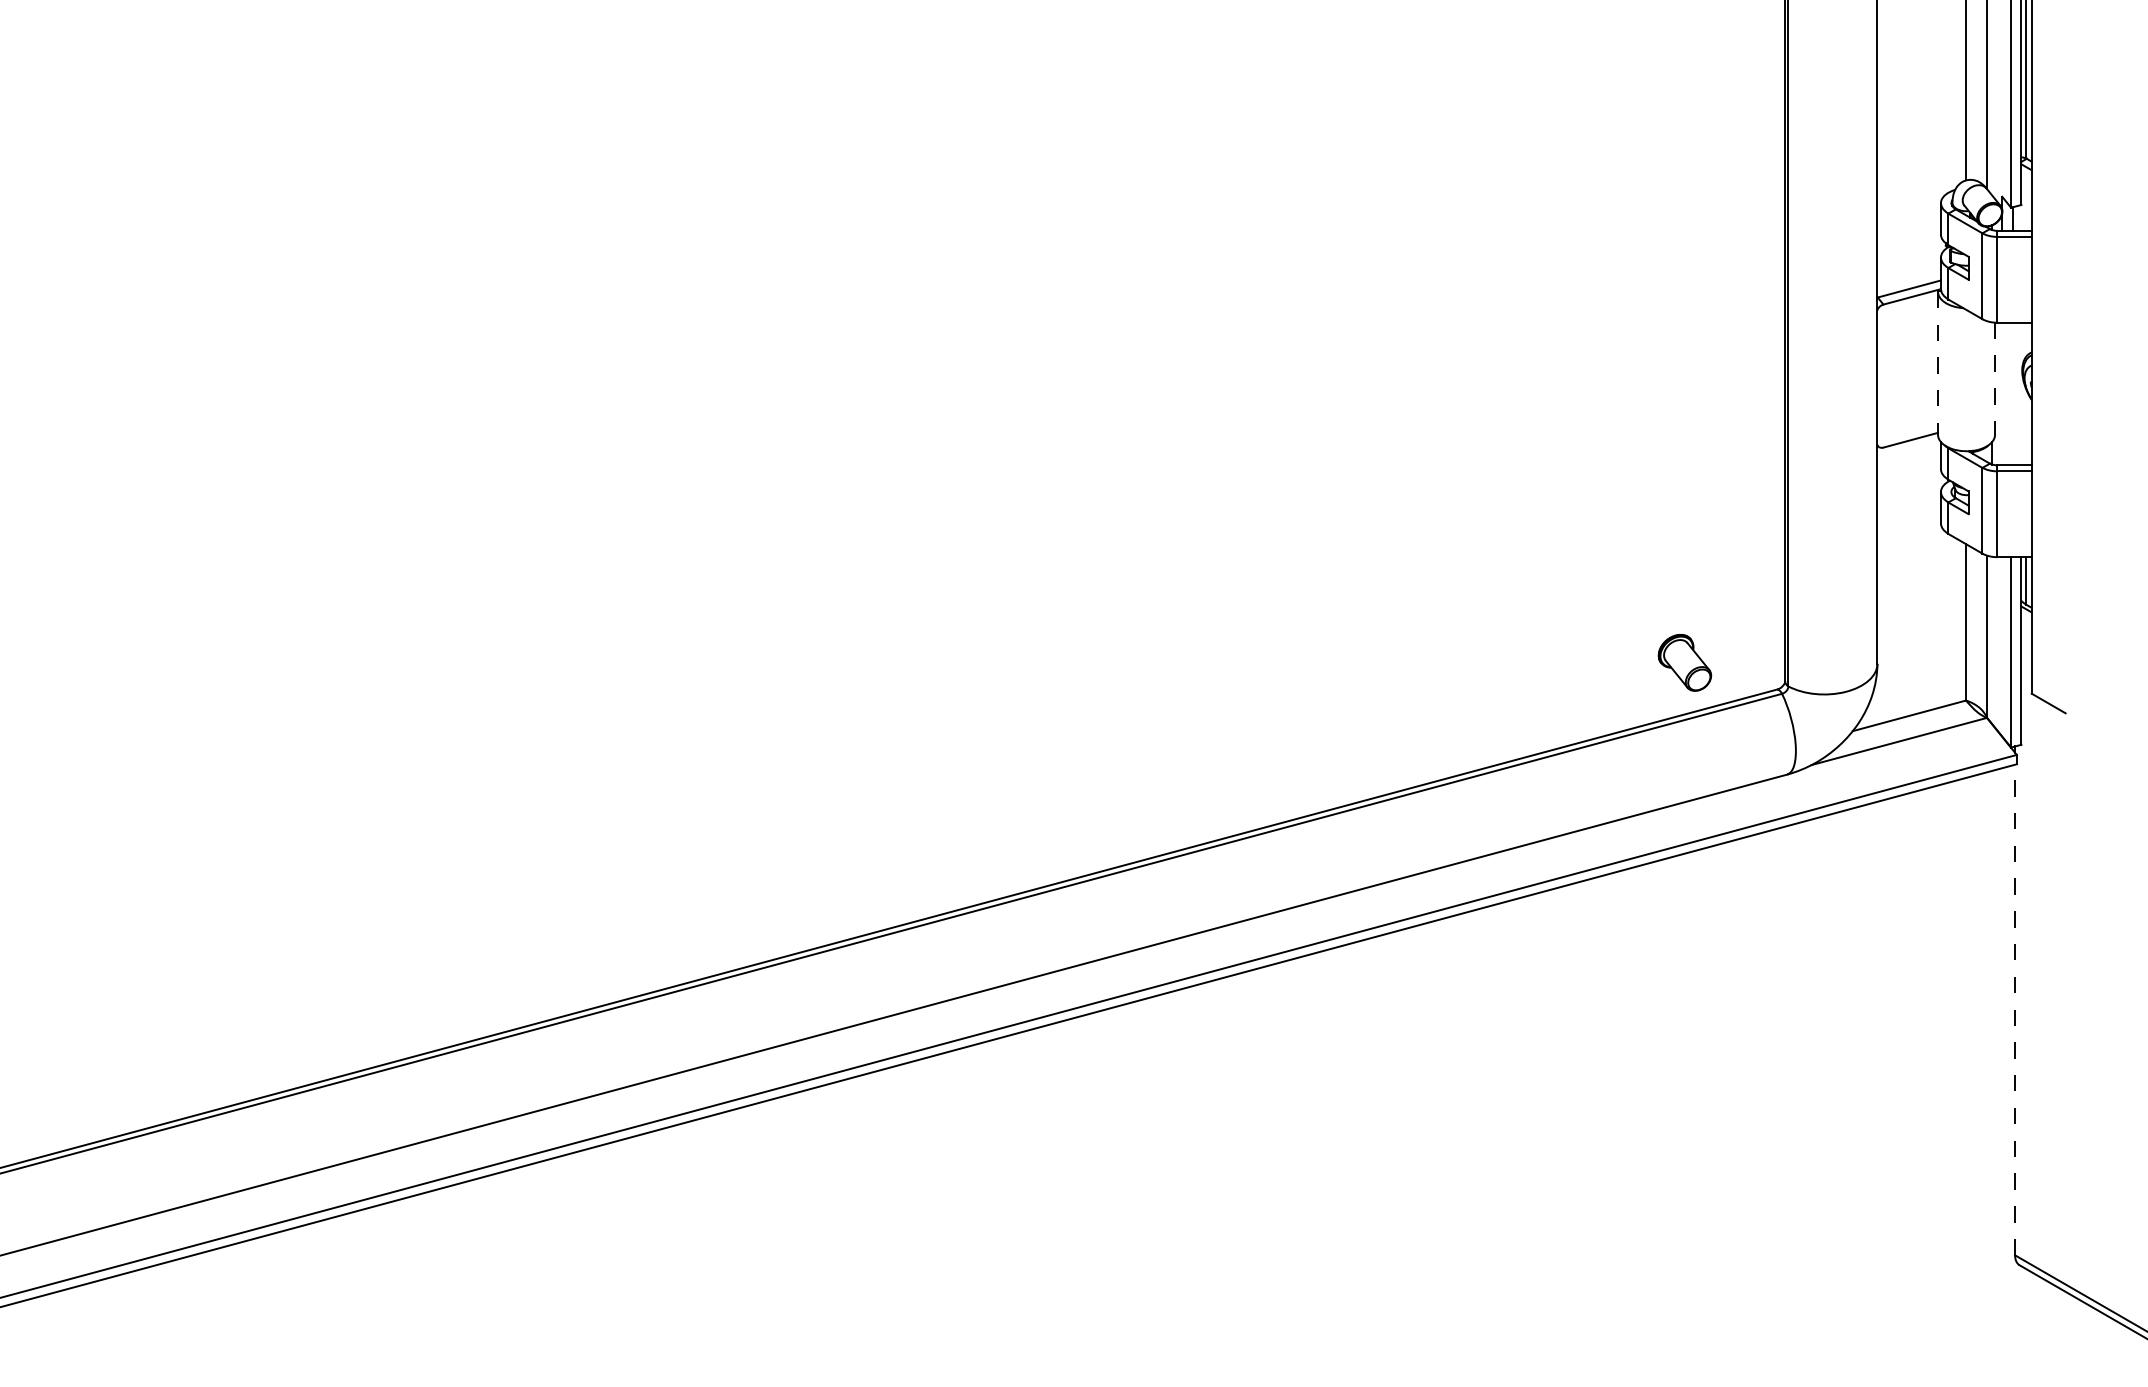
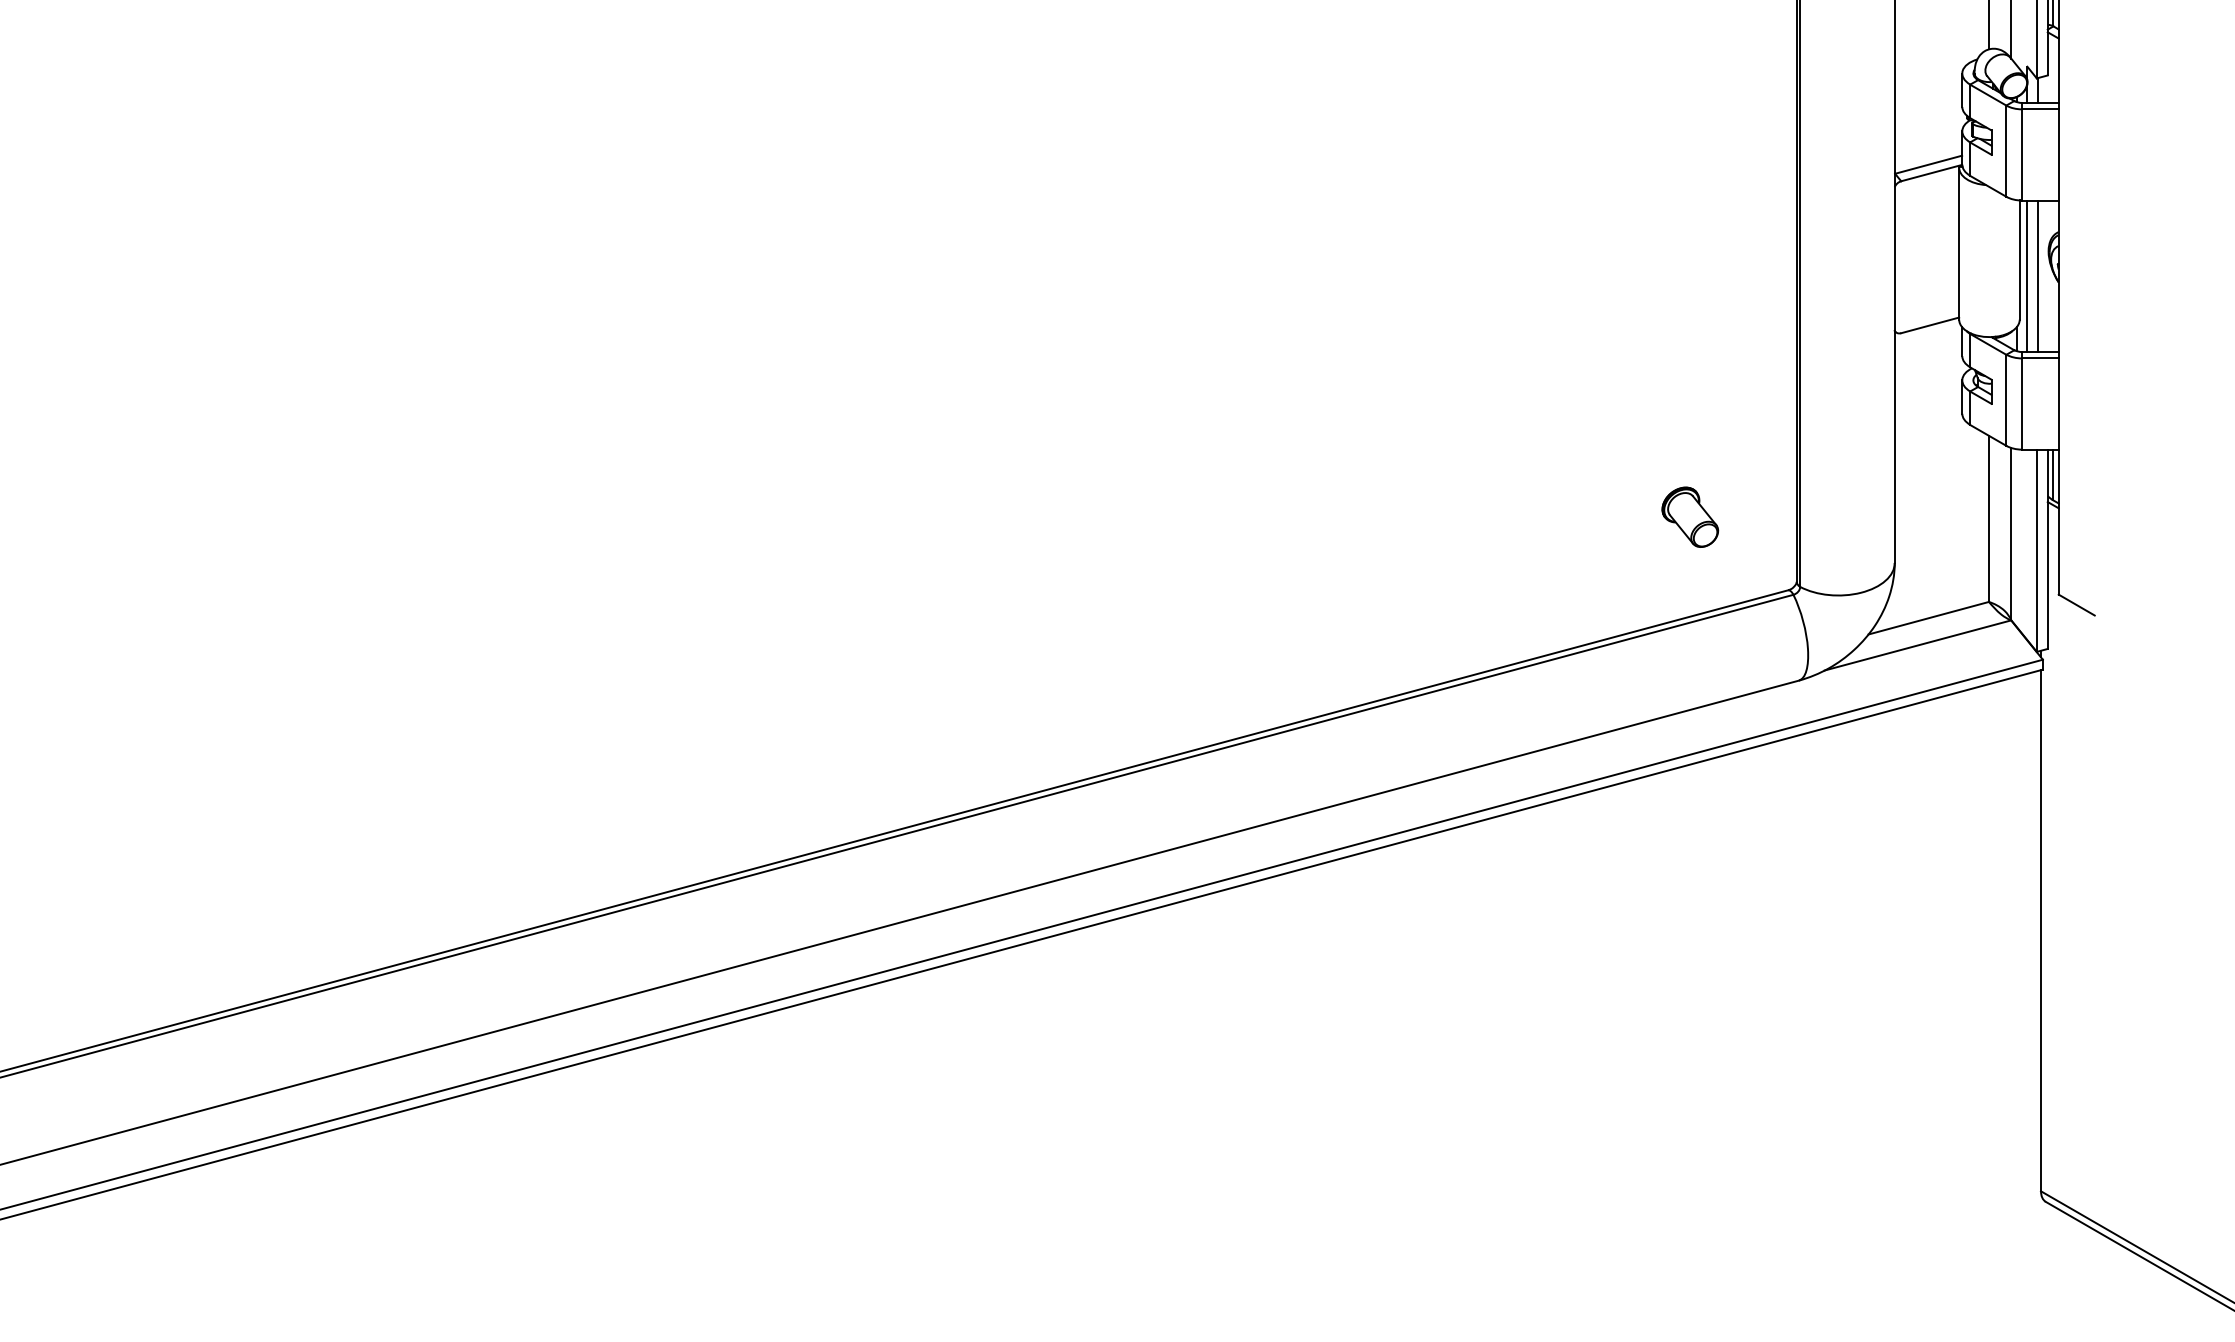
line: (1938, 363) -> (1959, 243), dashed -> solid
line: (1995, 379) -> (2020, 260), dashed -> solid
line: (2002, 393) -> (2027, 275), added
line: (2012, 393) -> (2038, 275), added
part: (1684, 662) -> (1689, 516), moved
line: (2015, 1009) -> (2041, 930), dashed -> solid

